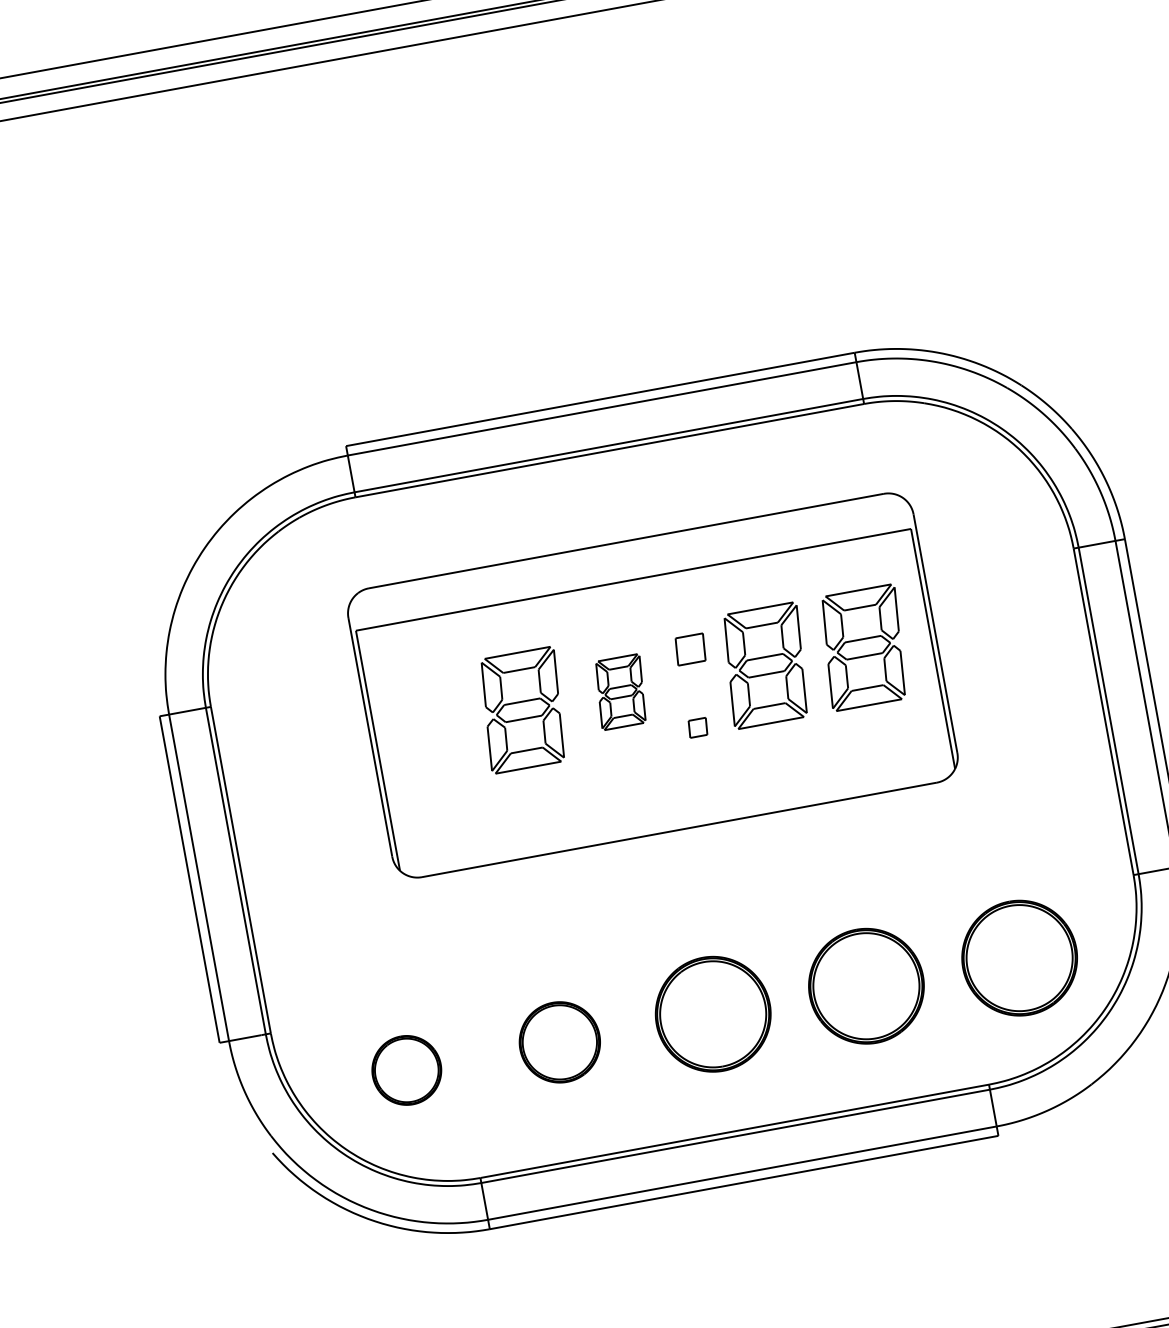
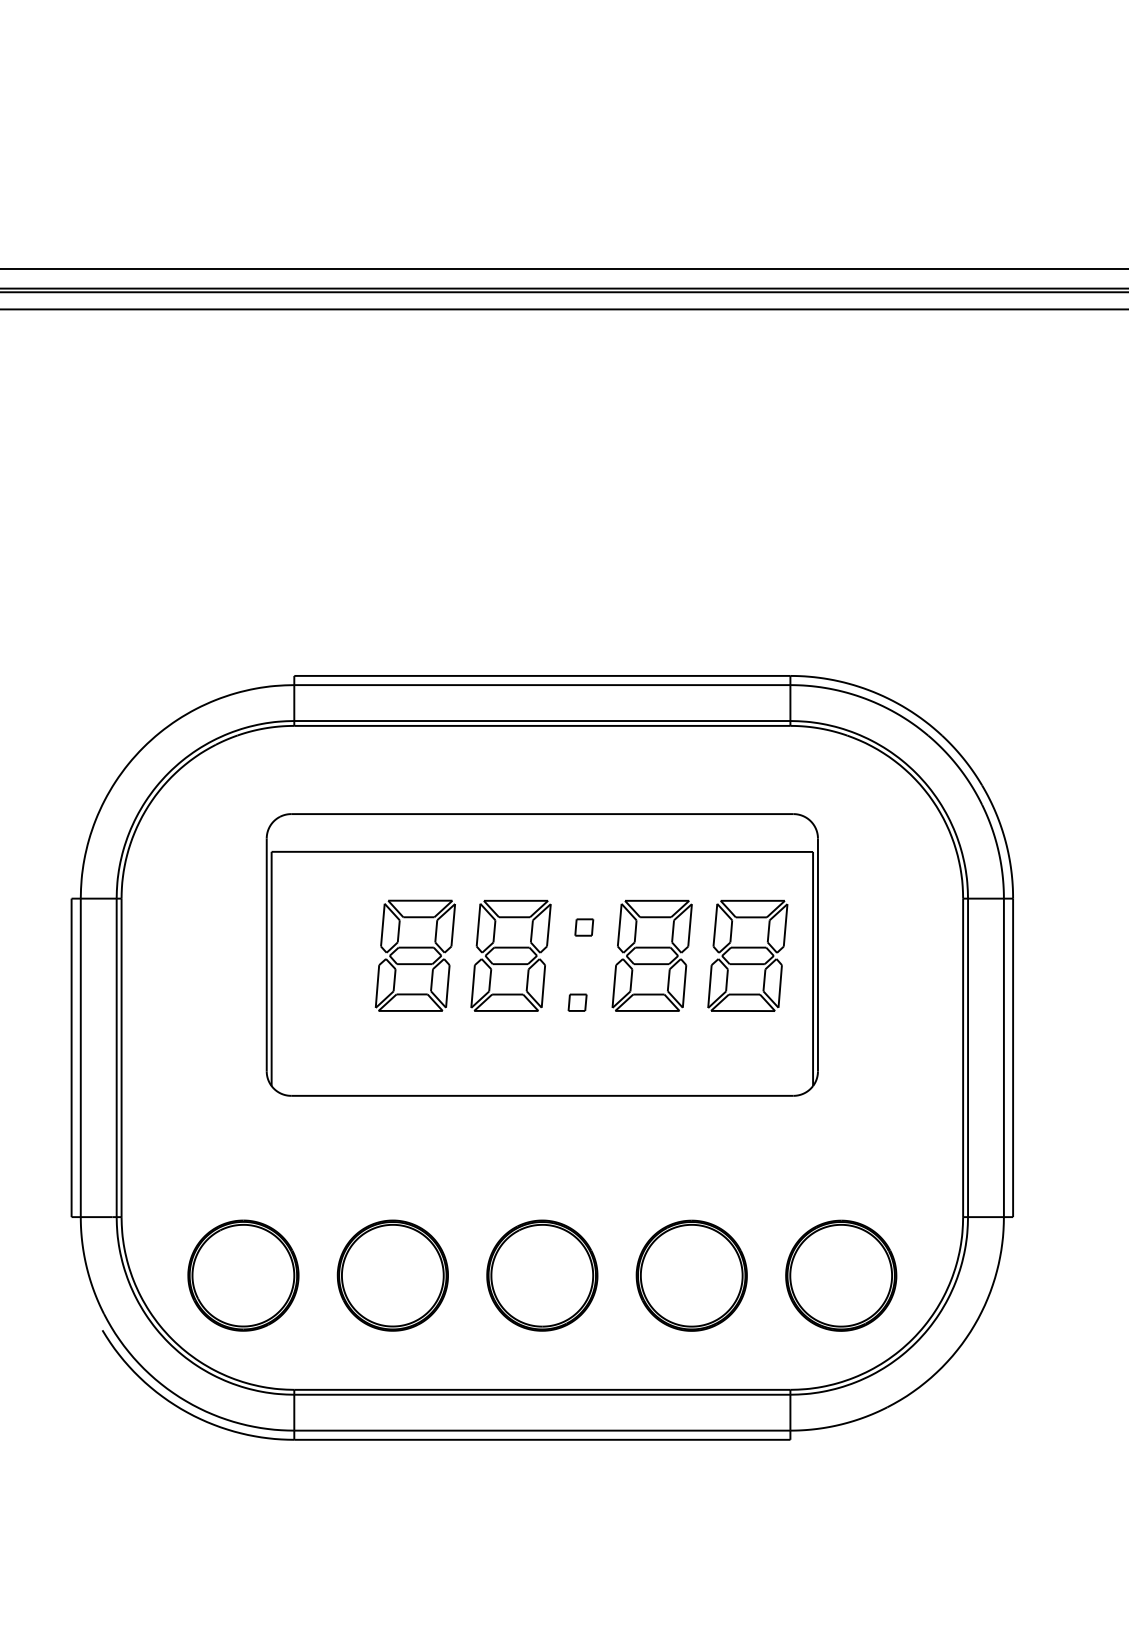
part: (690, 649) -> (584, 927), size x0.62
part: (620, 692) -> (510, 955), size x1.67
part: (559, 1042) -> (392, 1275), size x1.43
part: (406, 1070) -> (243, 1275), size x1.67

